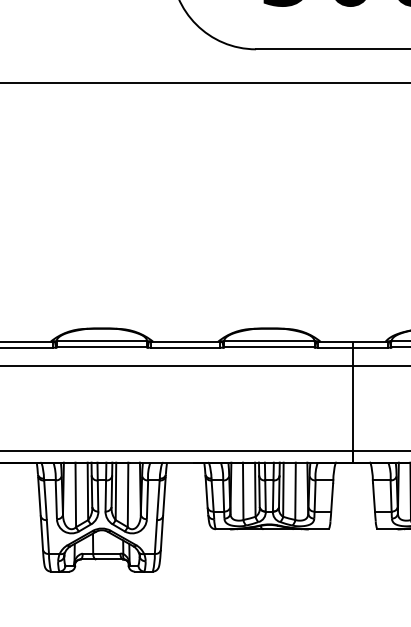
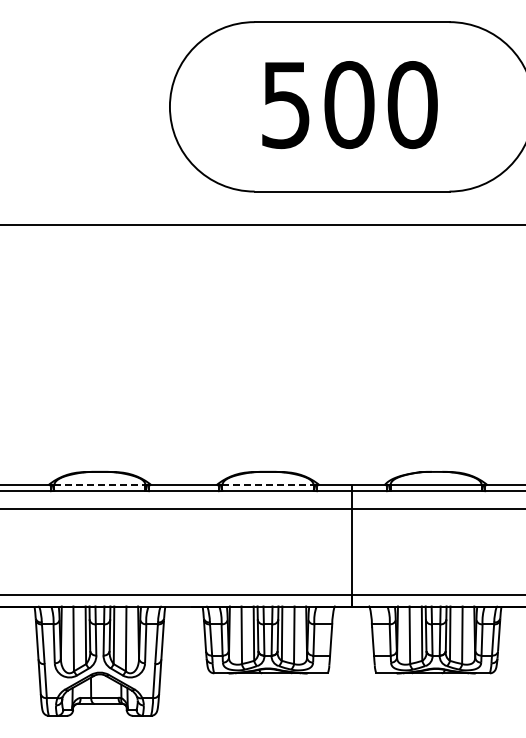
line: (101, 341) -> (99, 484), solid -> dashed
line: (269, 341) -> (268, 484), solid -> dashed

